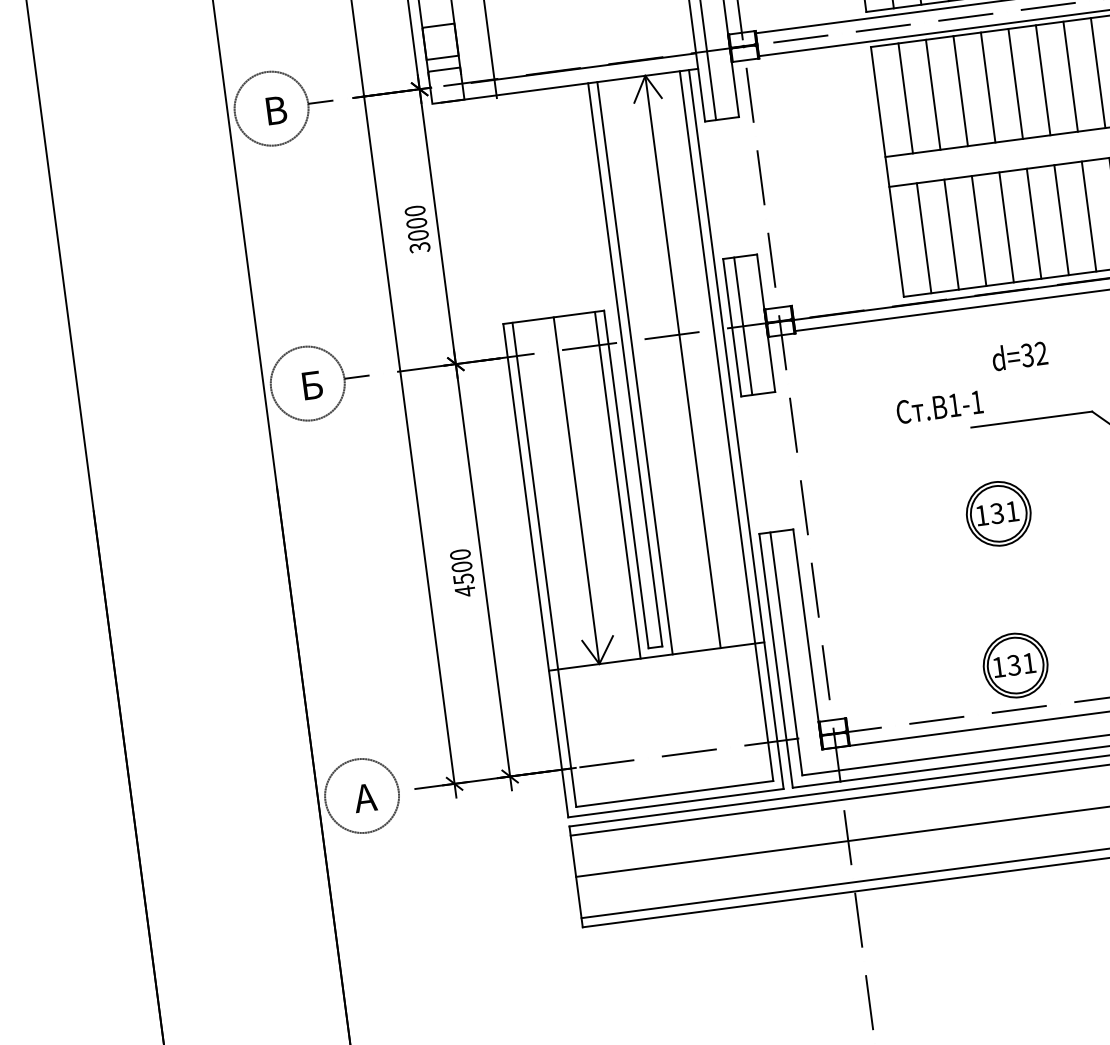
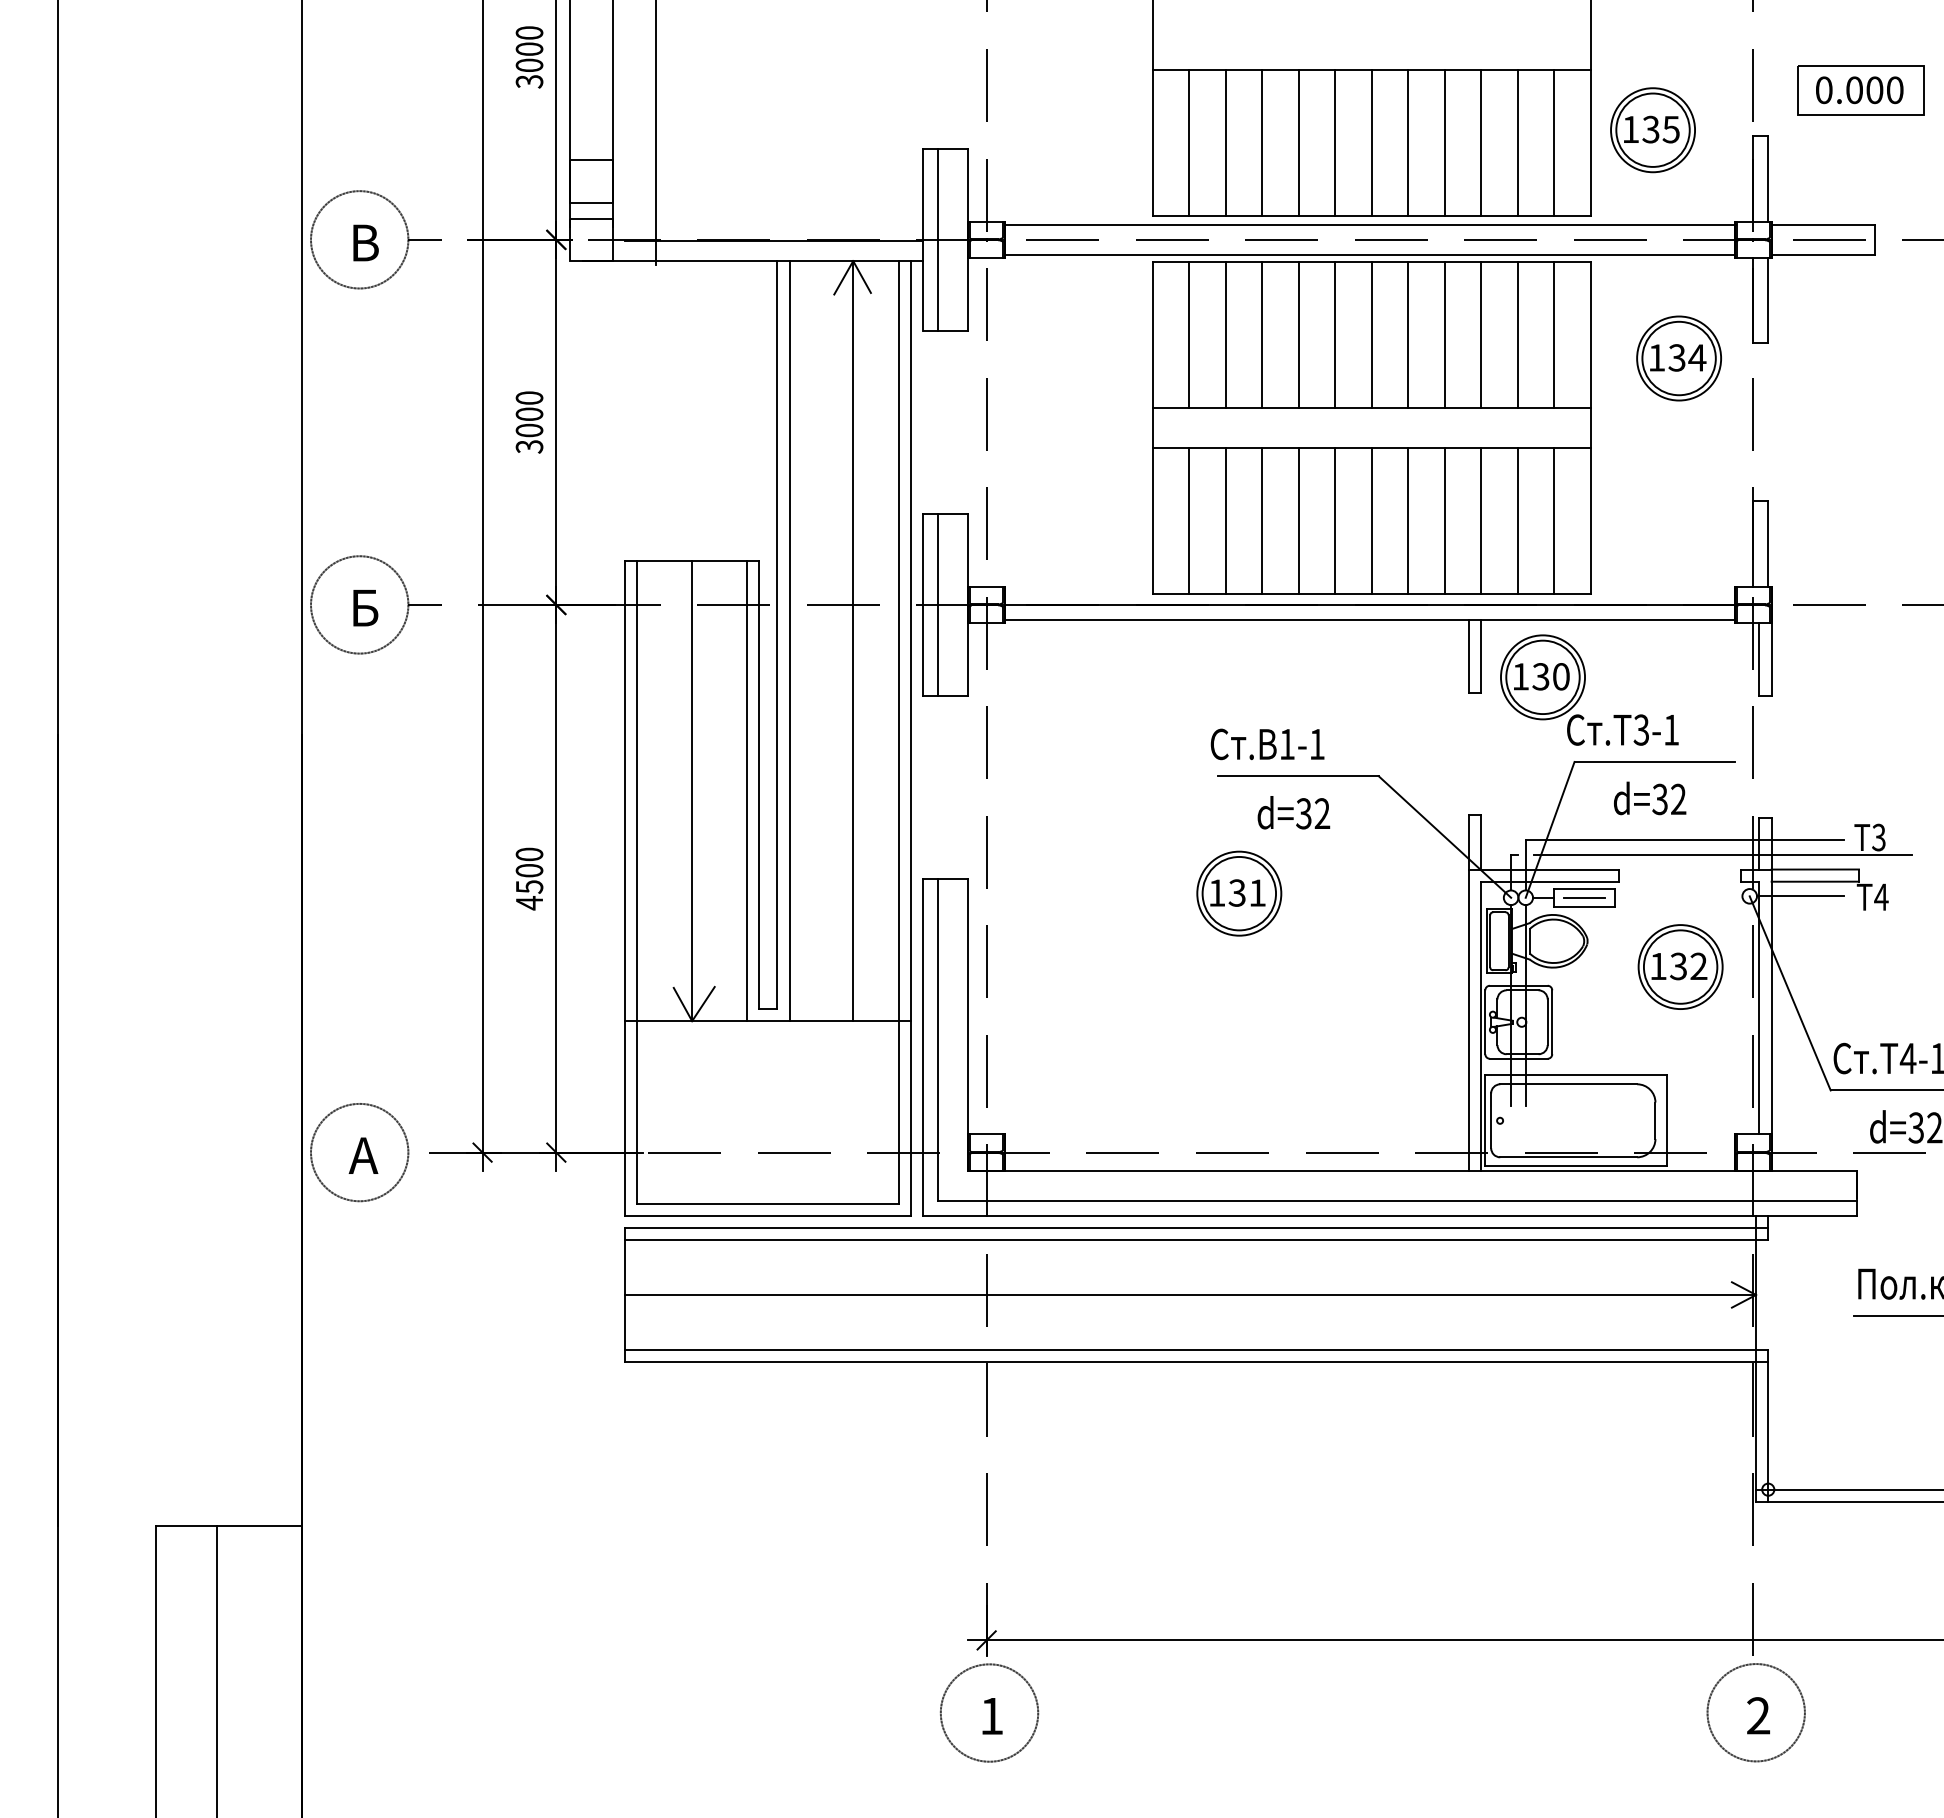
text: (1019, 355) -> (1293, 812), moved
text: (939, 407) -> (1267, 744), moved
part: (1015, 665) -> (1235, 1094), removed

